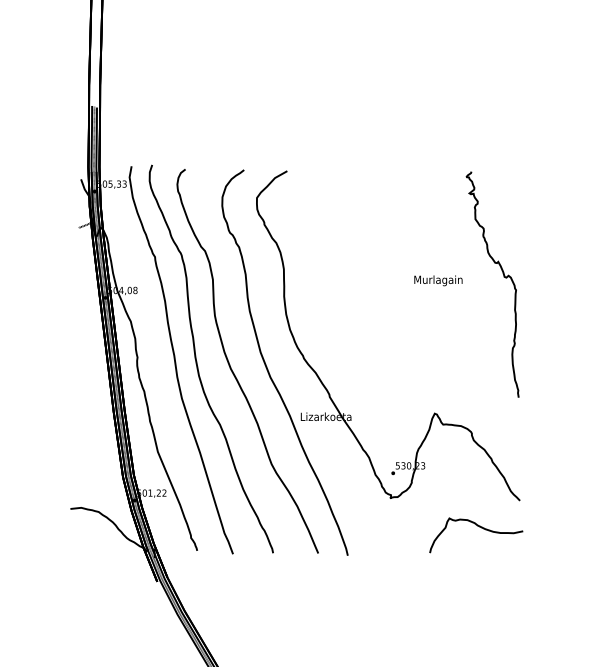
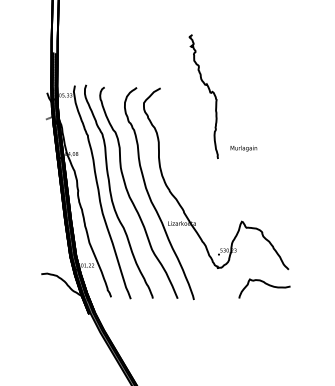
curve: (503, 278) -> (209, 93), moved

